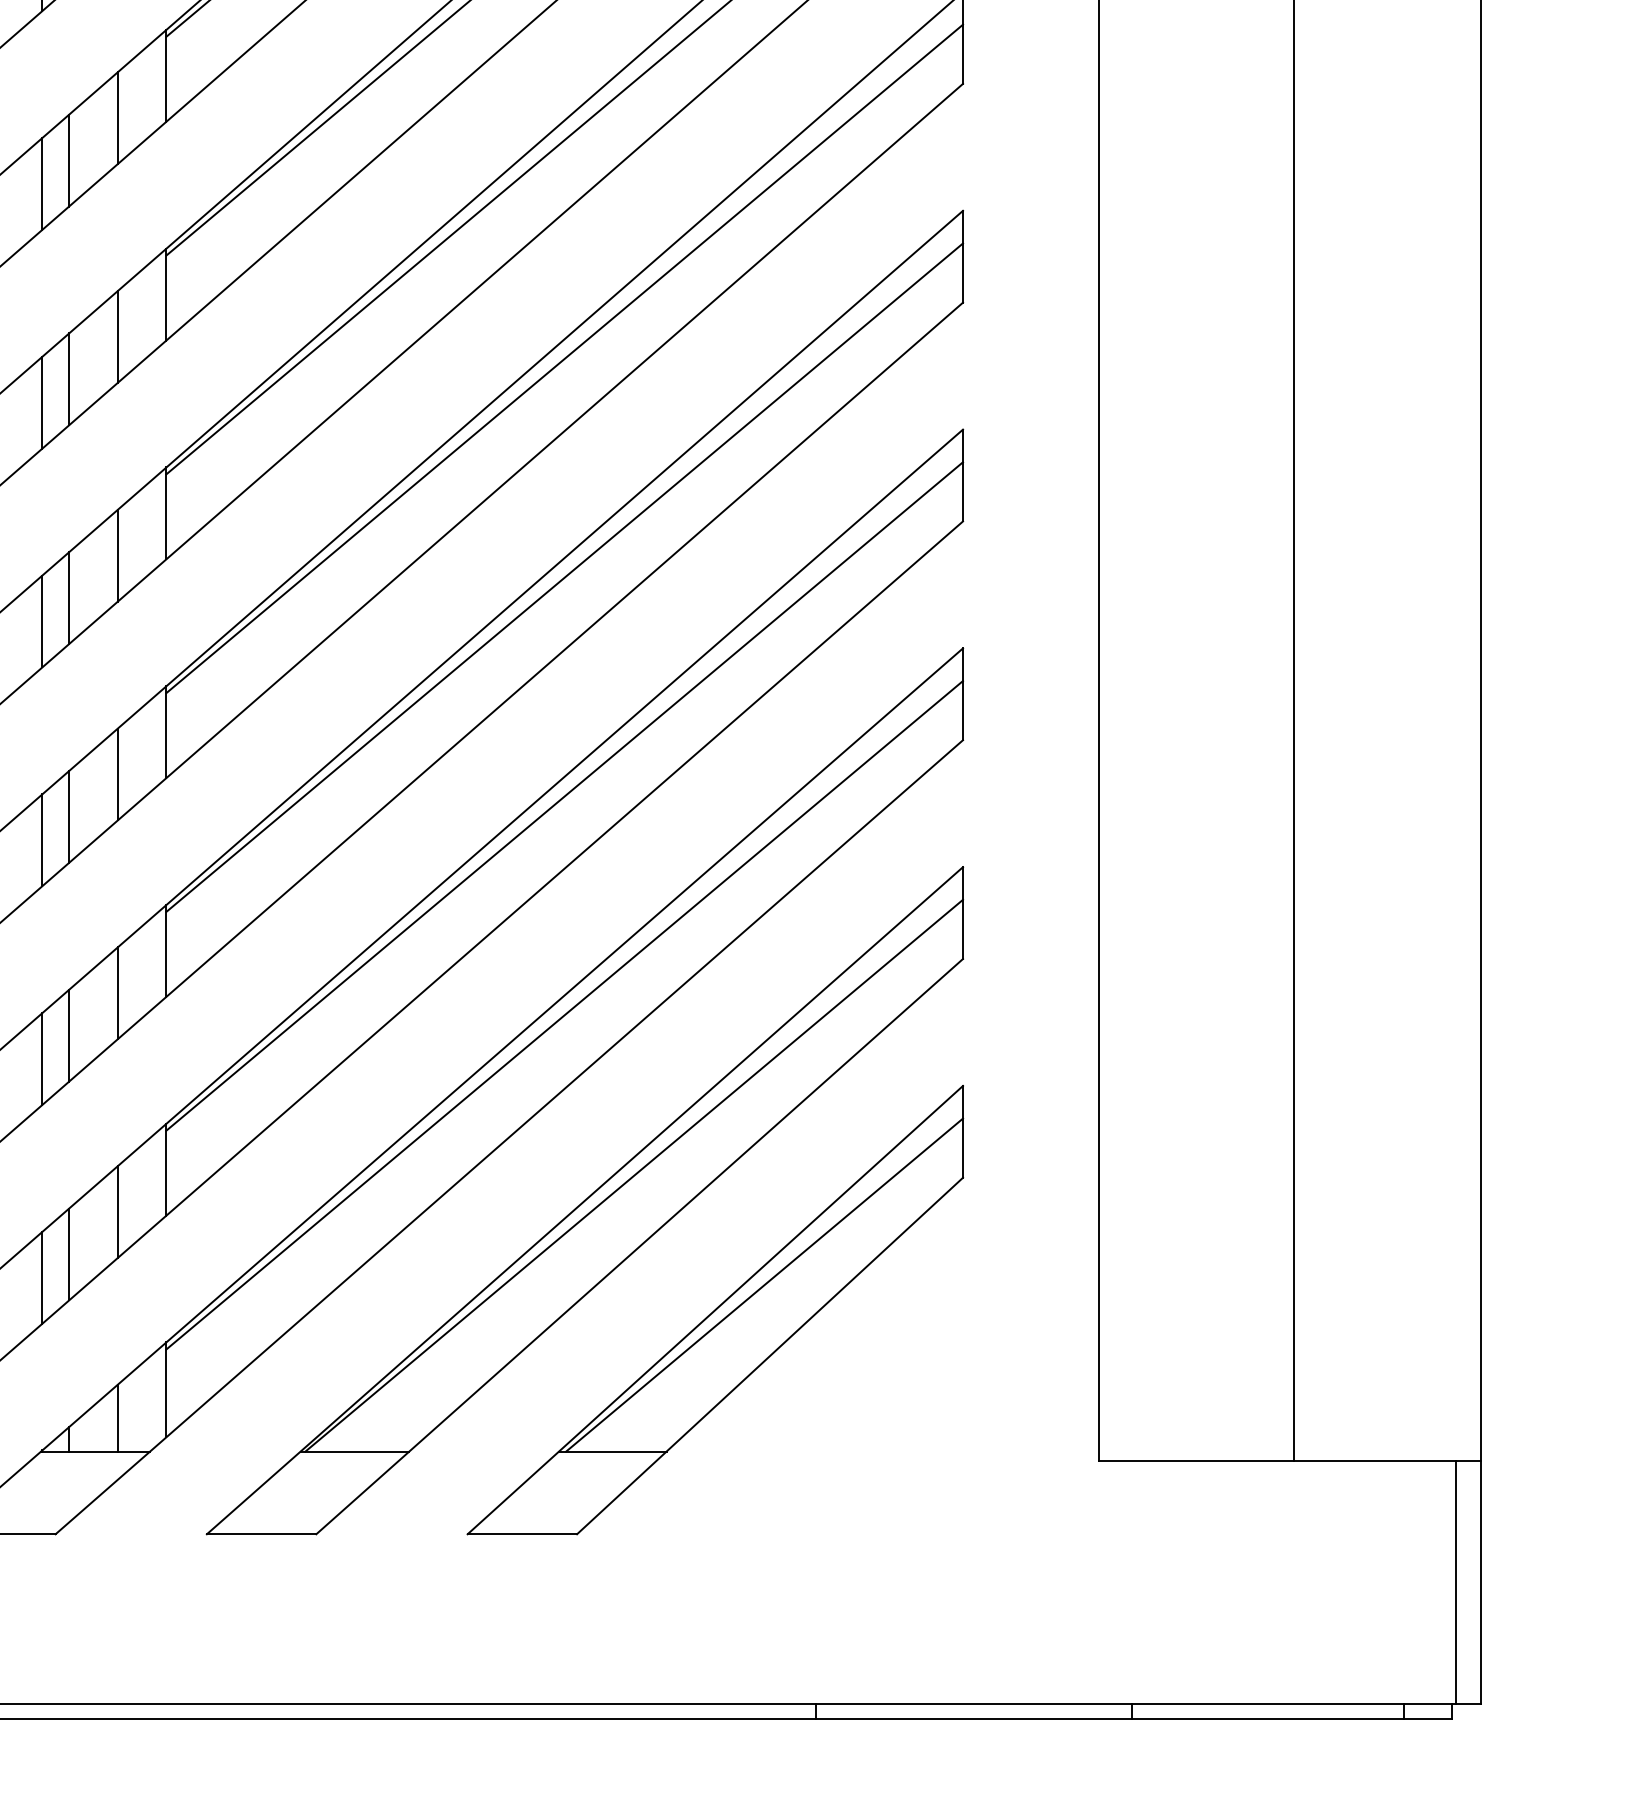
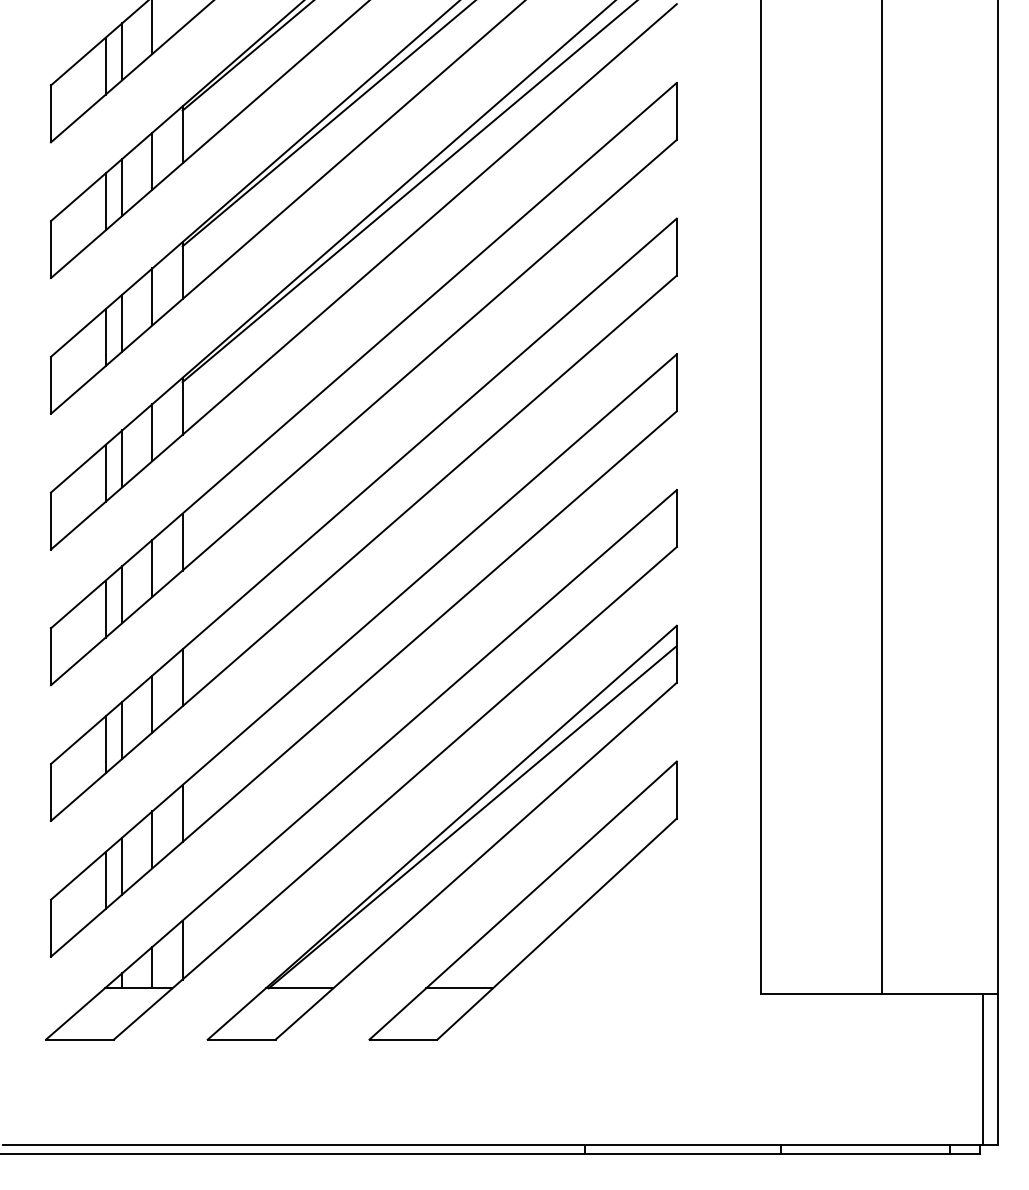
line: (564, 358) -> (429, 310), removed
line: (564, 576) -> (429, 445), removed
line: (564, 795) -> (429, 581), removed
line: (564, 1014) -> (429, 717), removed
line: (764, 1284) -> (553, 884), removed

